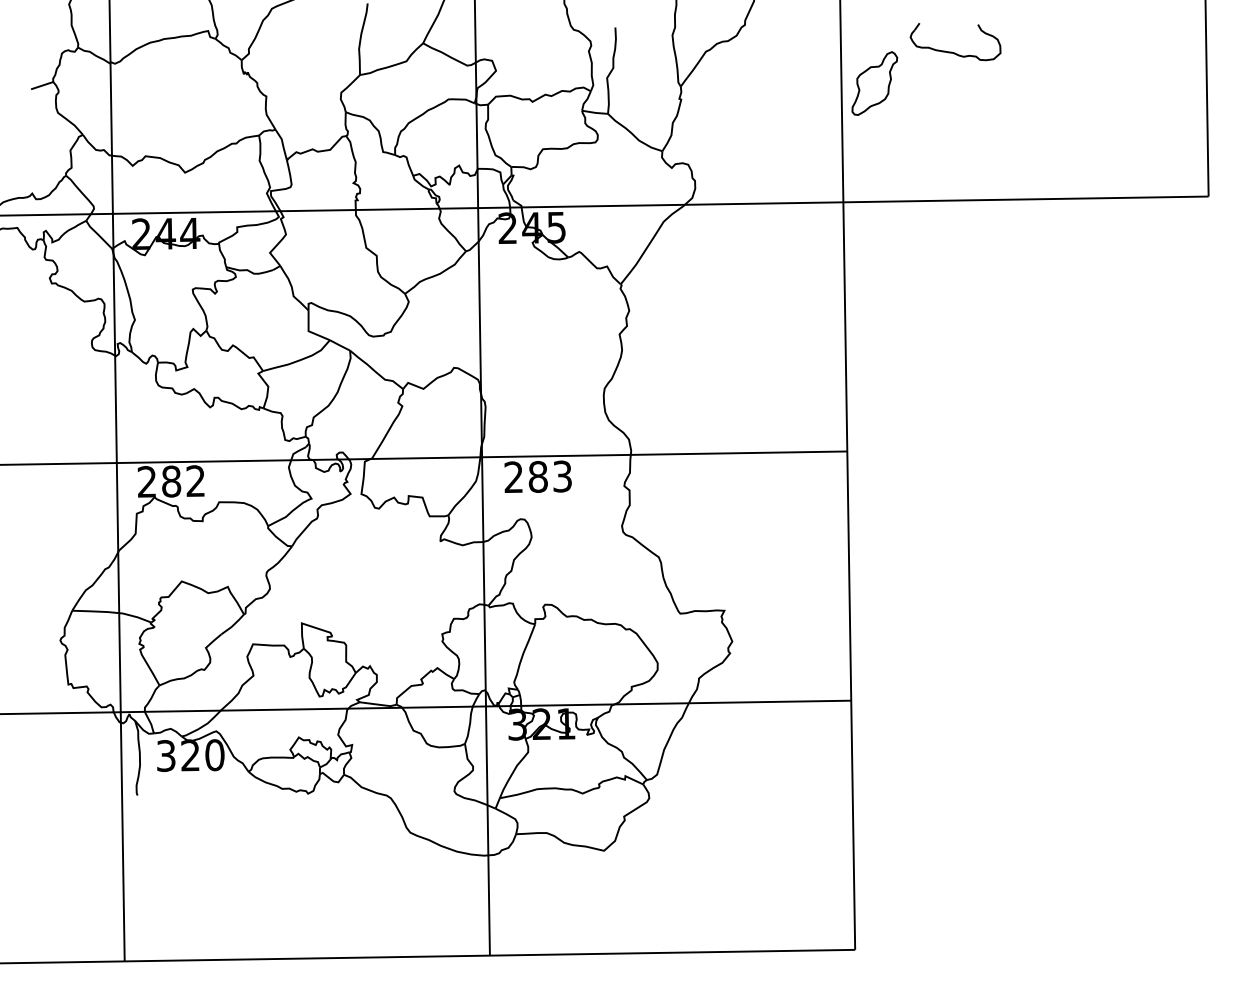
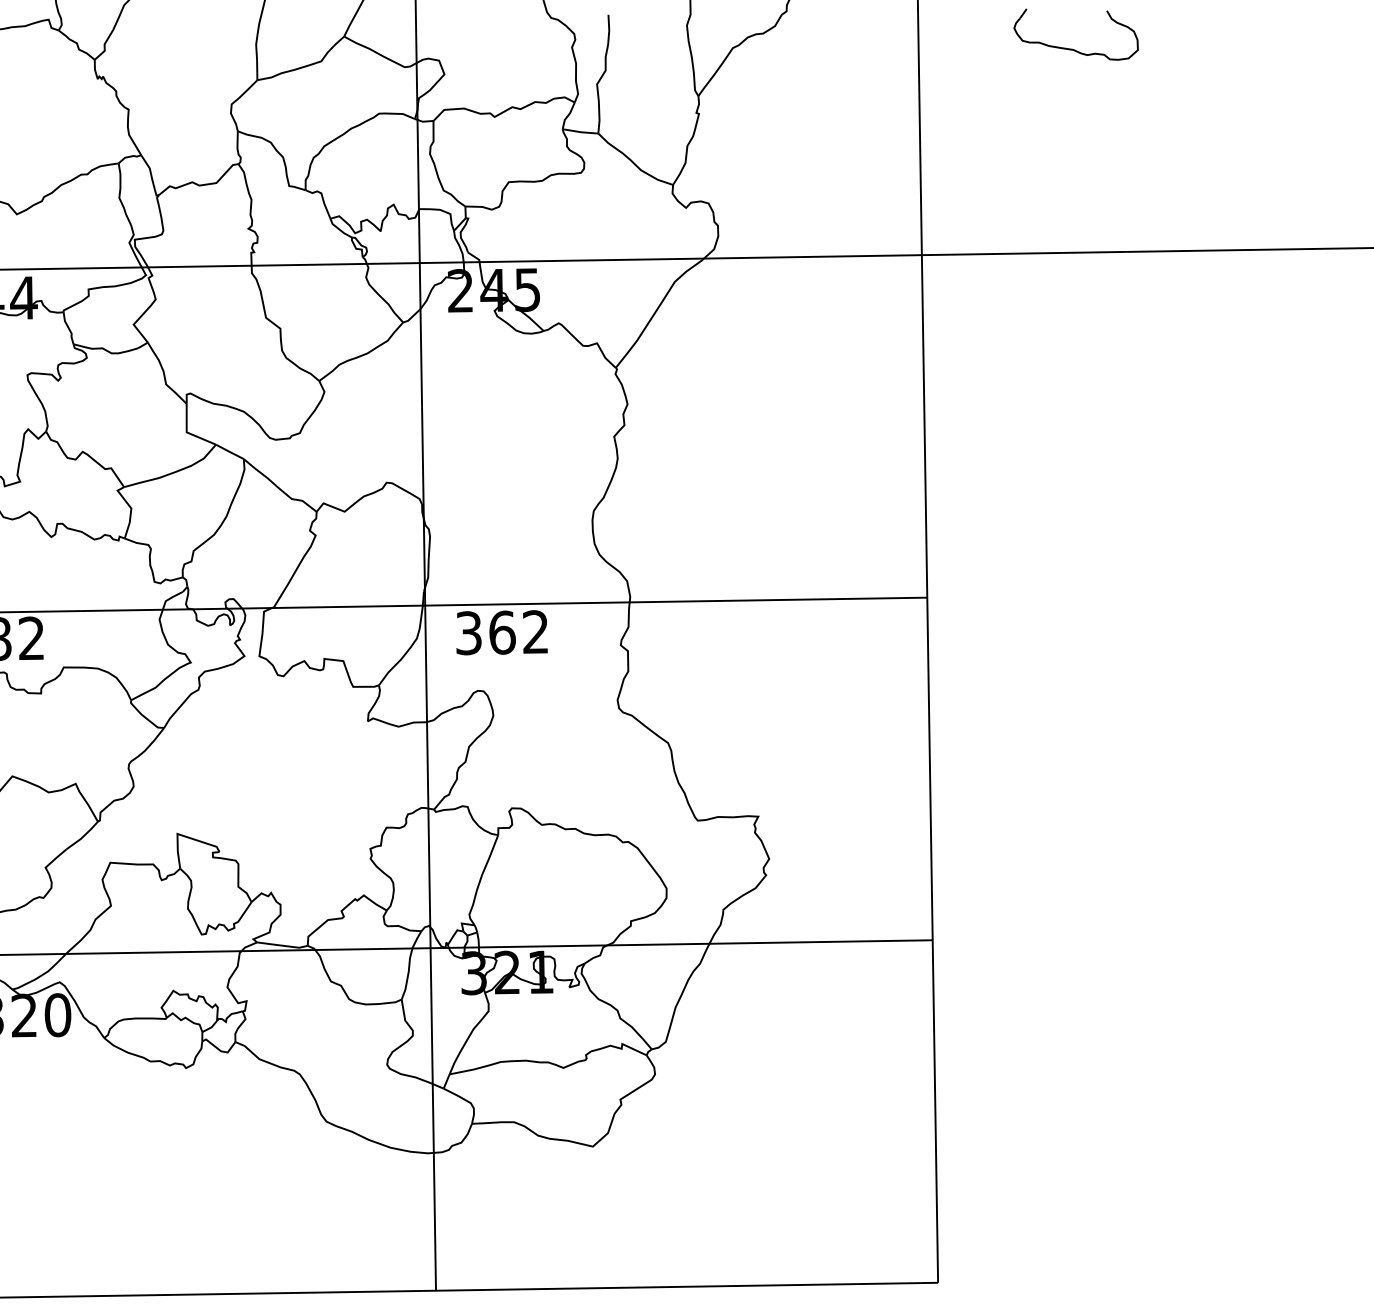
part: (874, 83) -> (964, 91), removed
text: (537, 476) -> (501, 632), 283 -> 362

